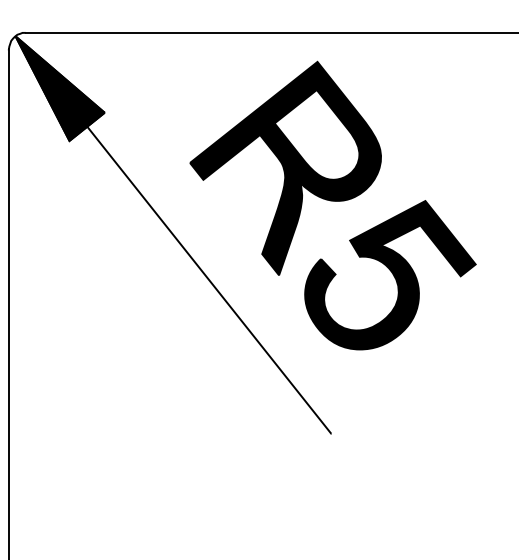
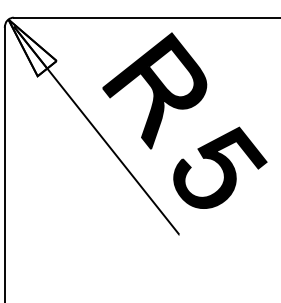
fill: (59, 87) -> (32, 47), removed
part: (390, 274) -> (220, 167), moved

